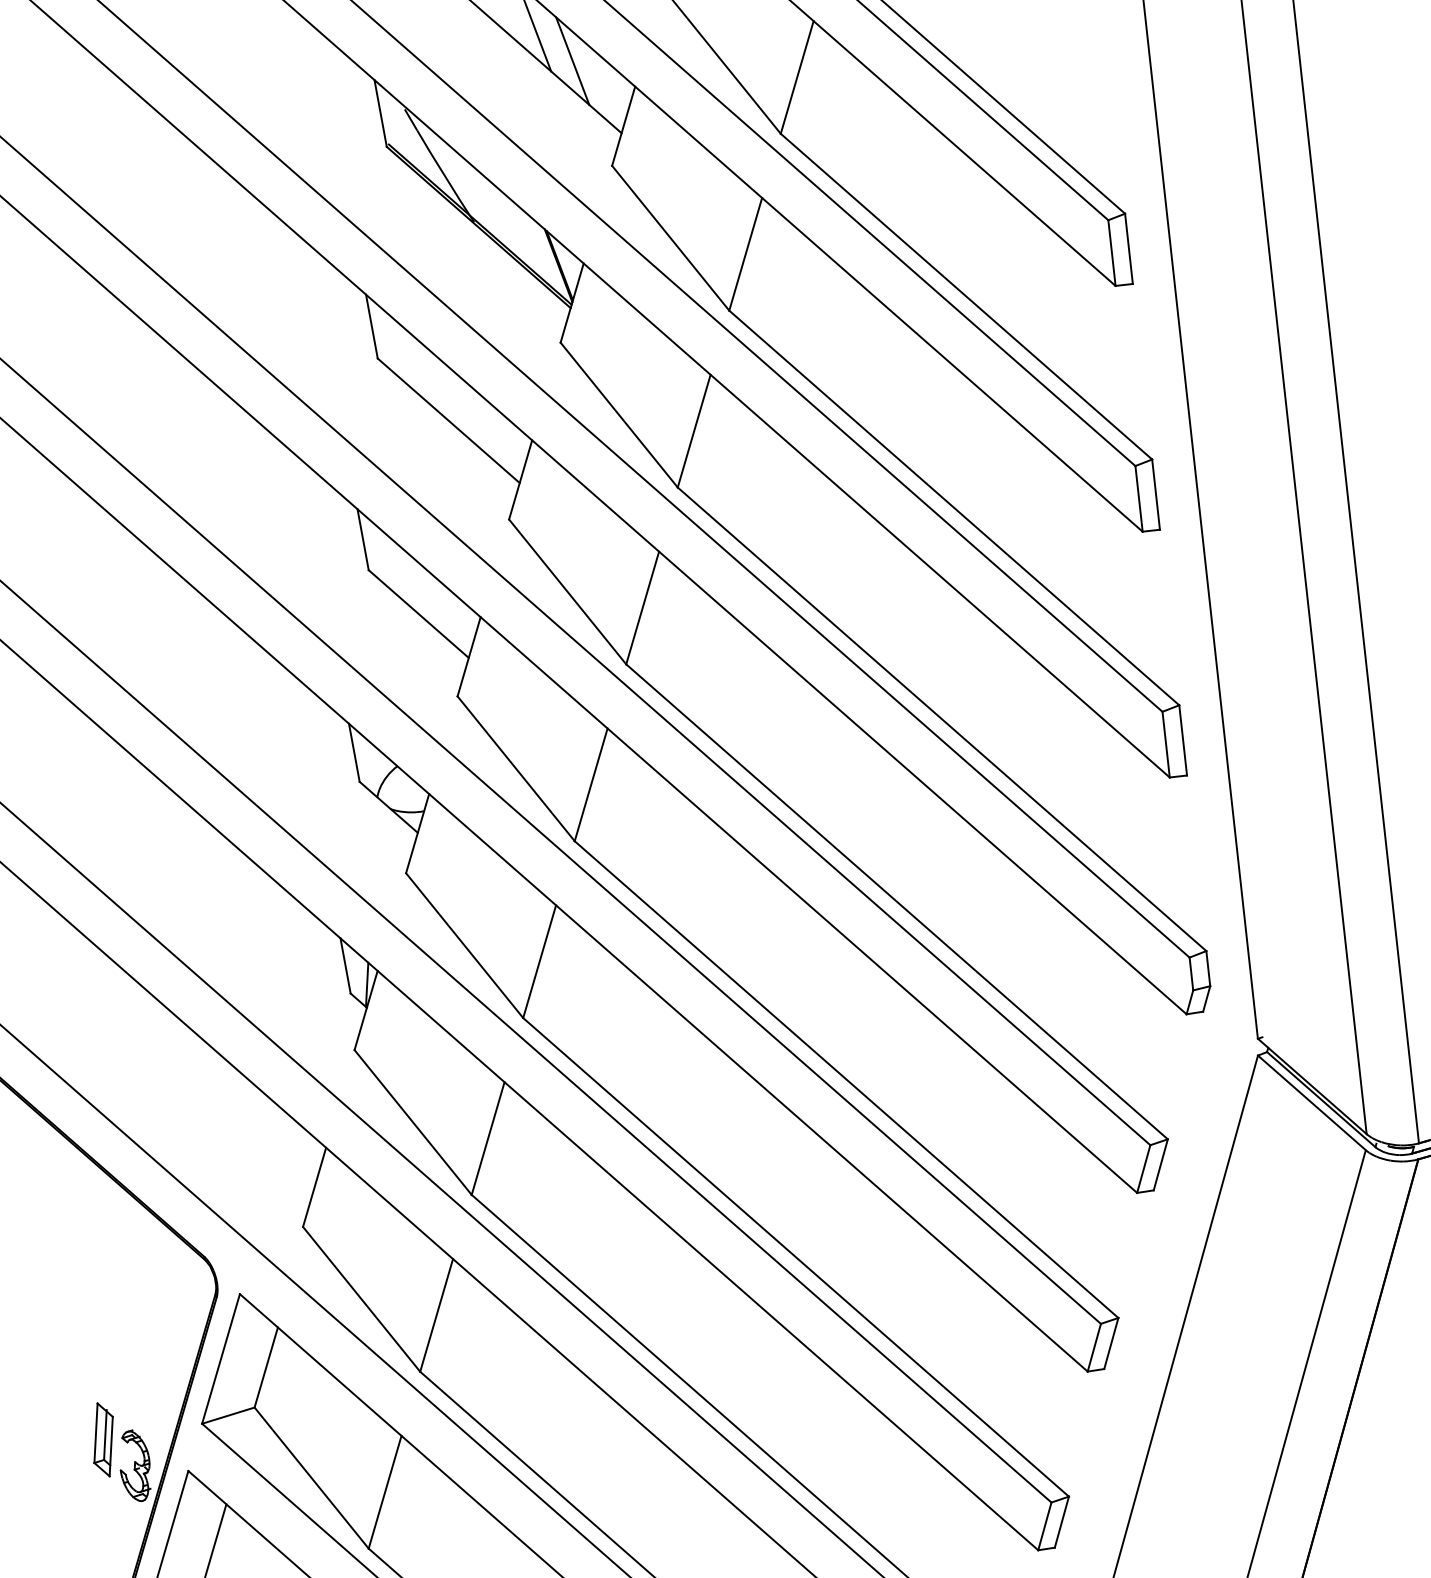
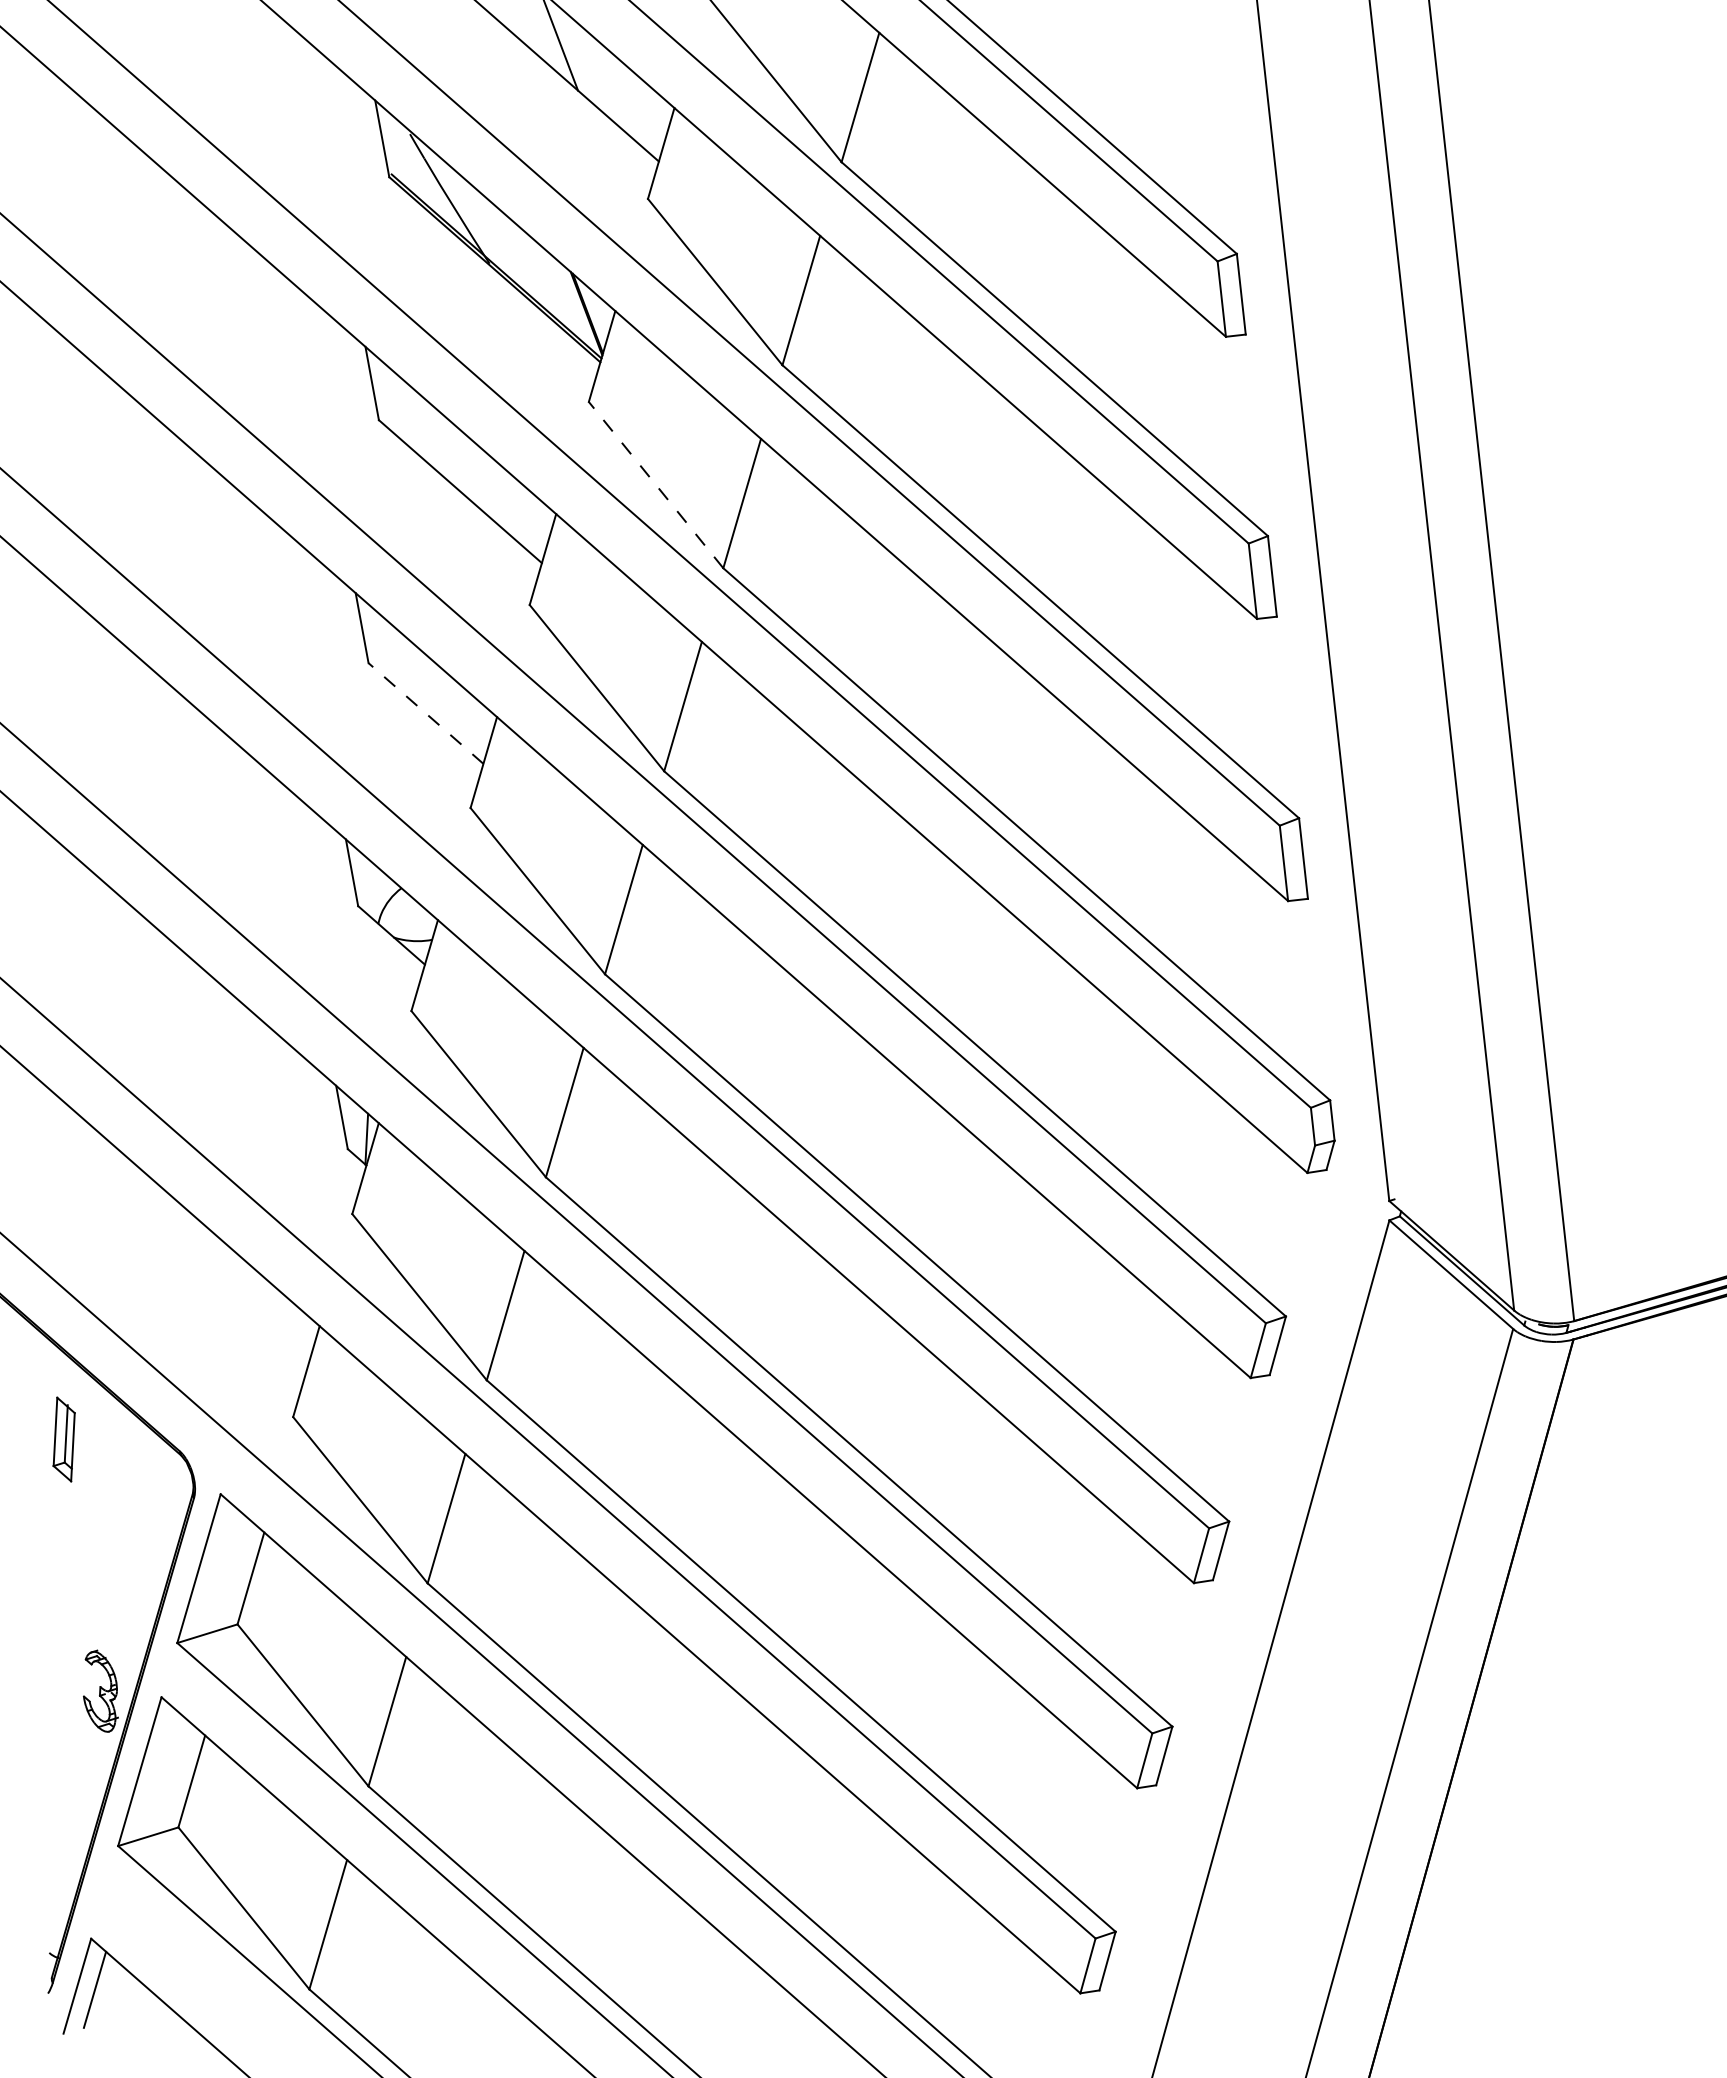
line: (572, 60) -> (602, 78), removed
line: (619, 415) -> (656, 485), solid -> dashed
line: (418, 614) -> (425, 713), solid -> dashed
part: (102, 1439) -> (63, 1439), moved

